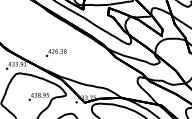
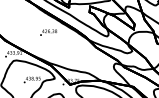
text: (56, 52) -> (48, 32), moved

